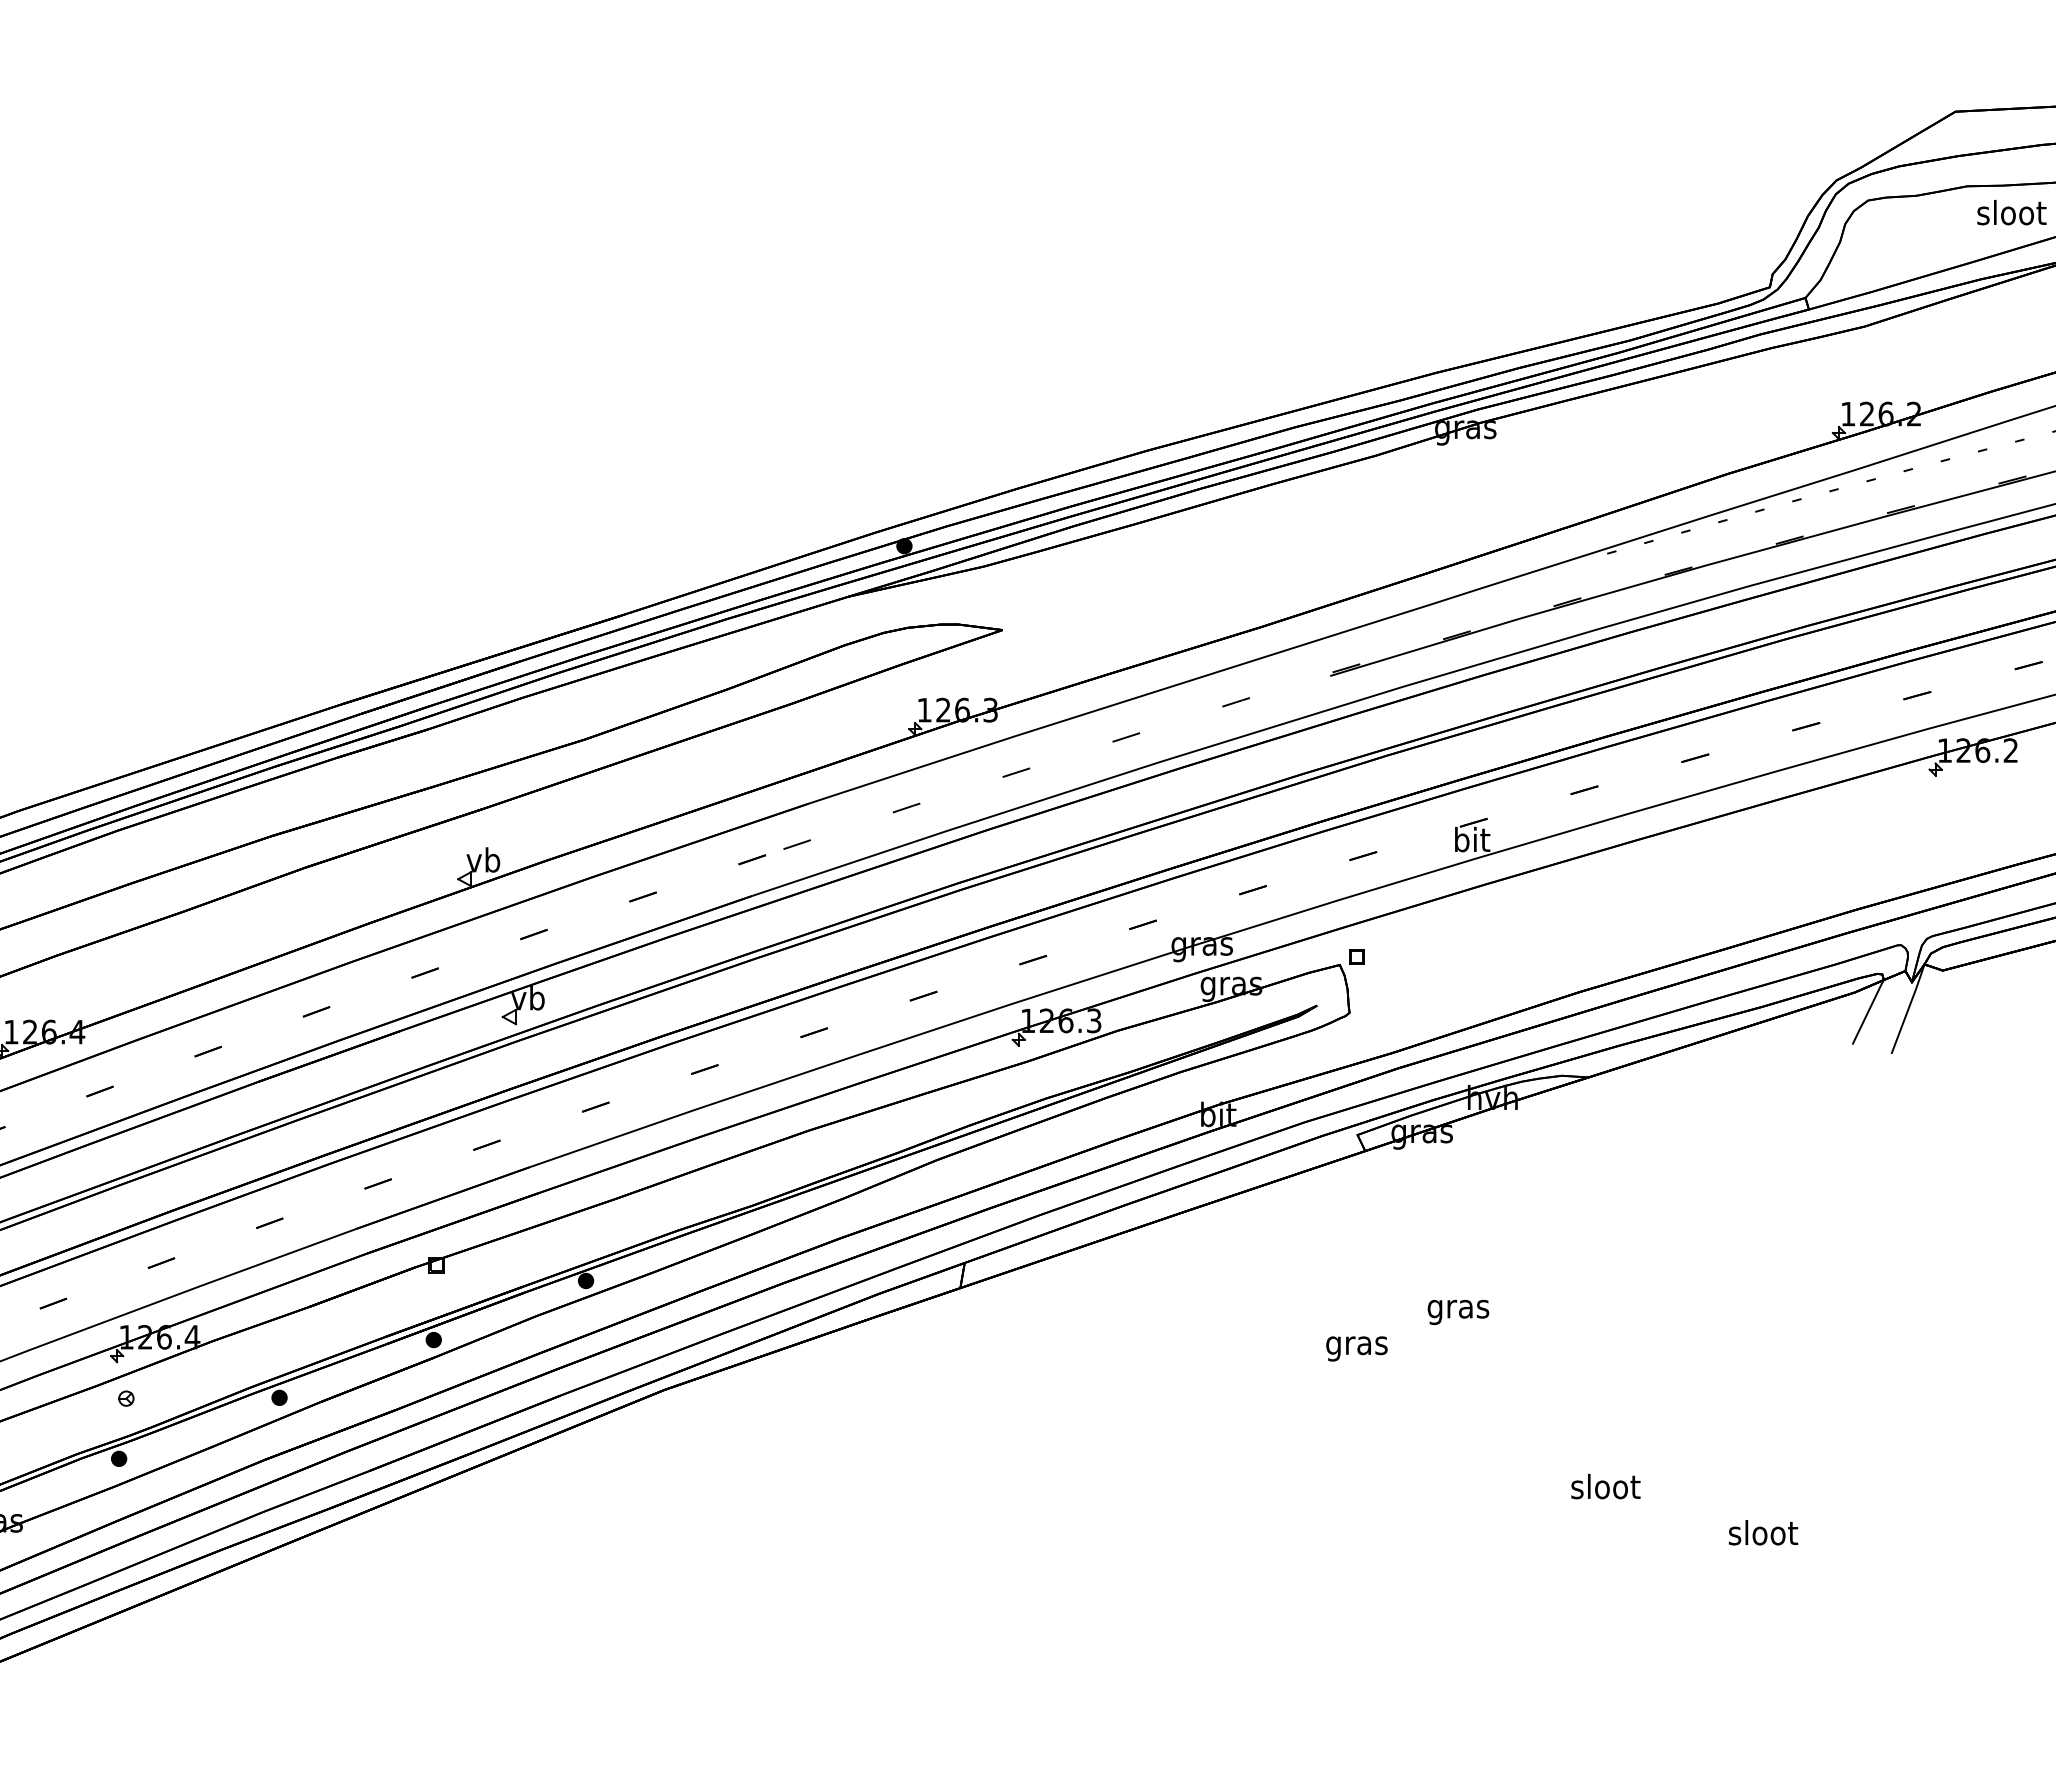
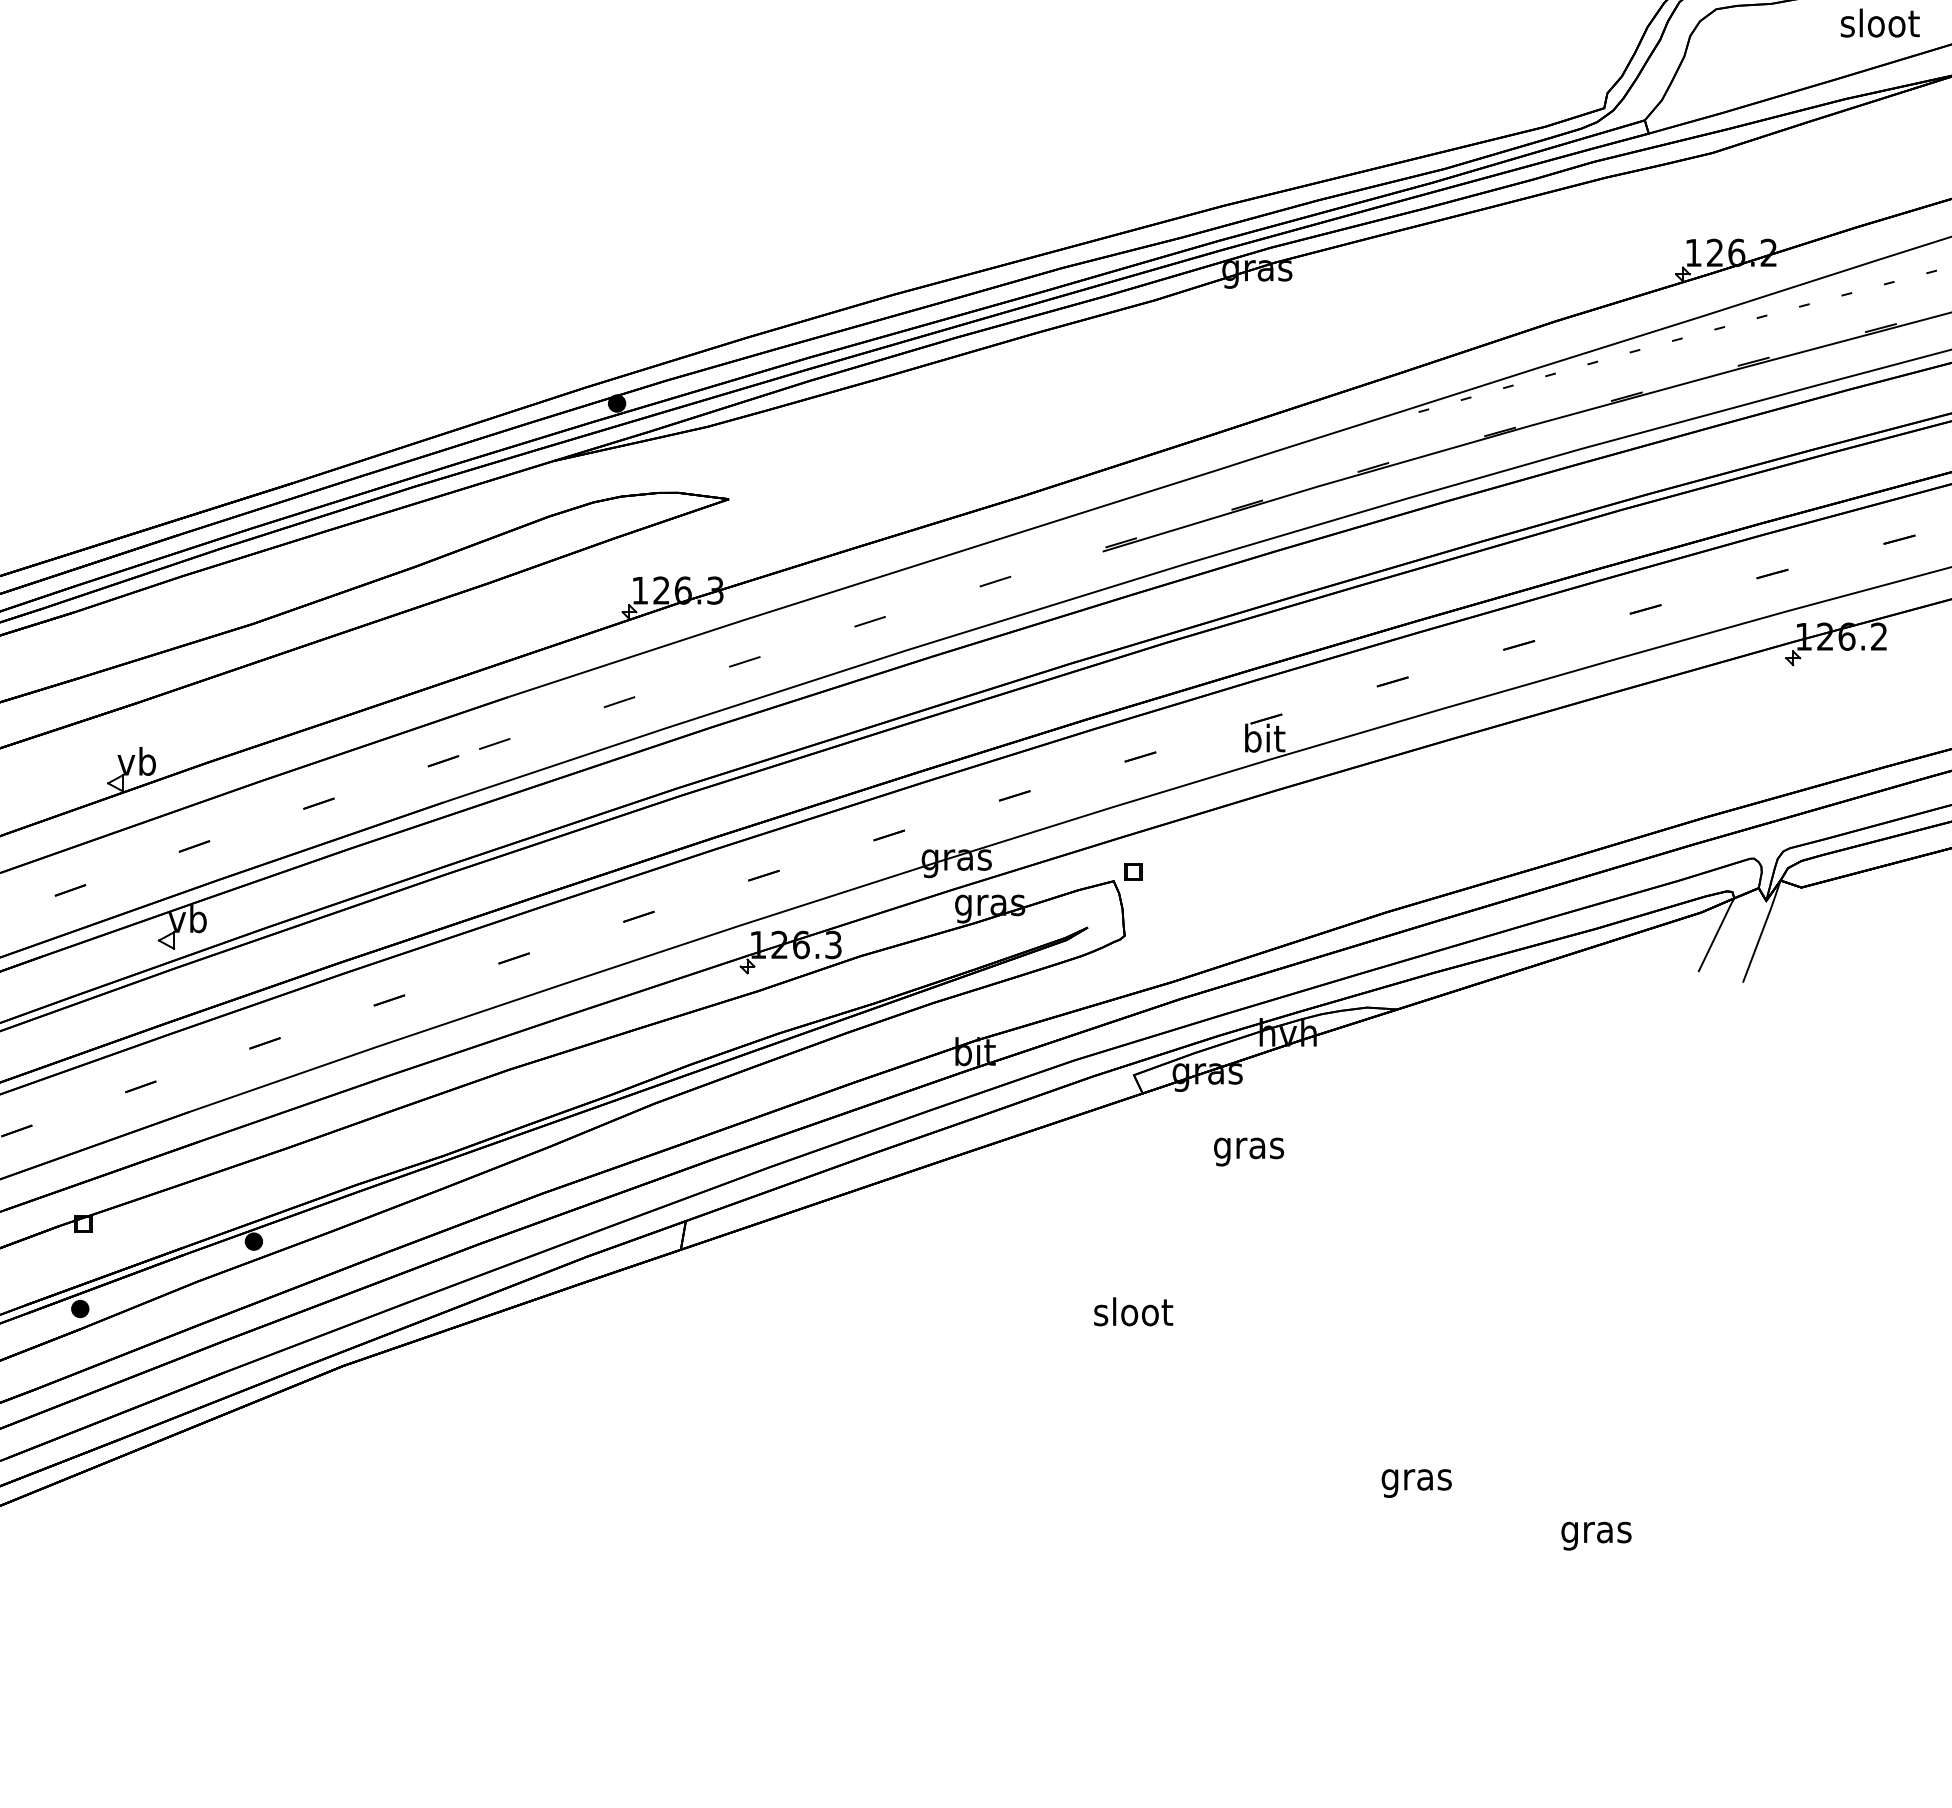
text: (1458, 1312) -> (1249, 1152), moved
text: (1356, 1345) -> (1132, 1315), gras -> sloot
text: (1605, 1489) -> (1416, 1479), sloot -> gras
text: (1763, 1535) -> (1596, 1531), sloot -> gras

